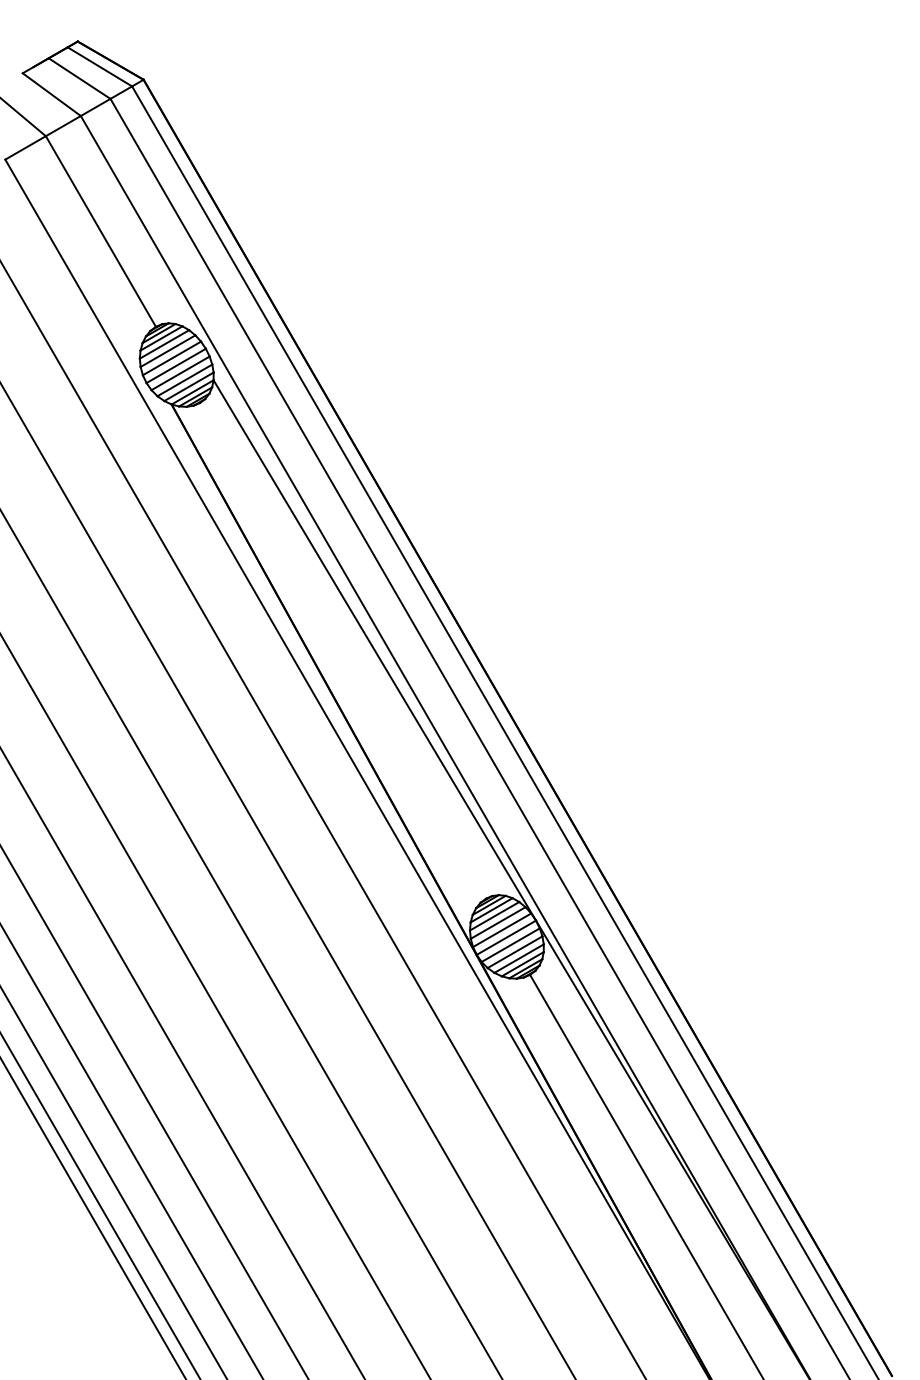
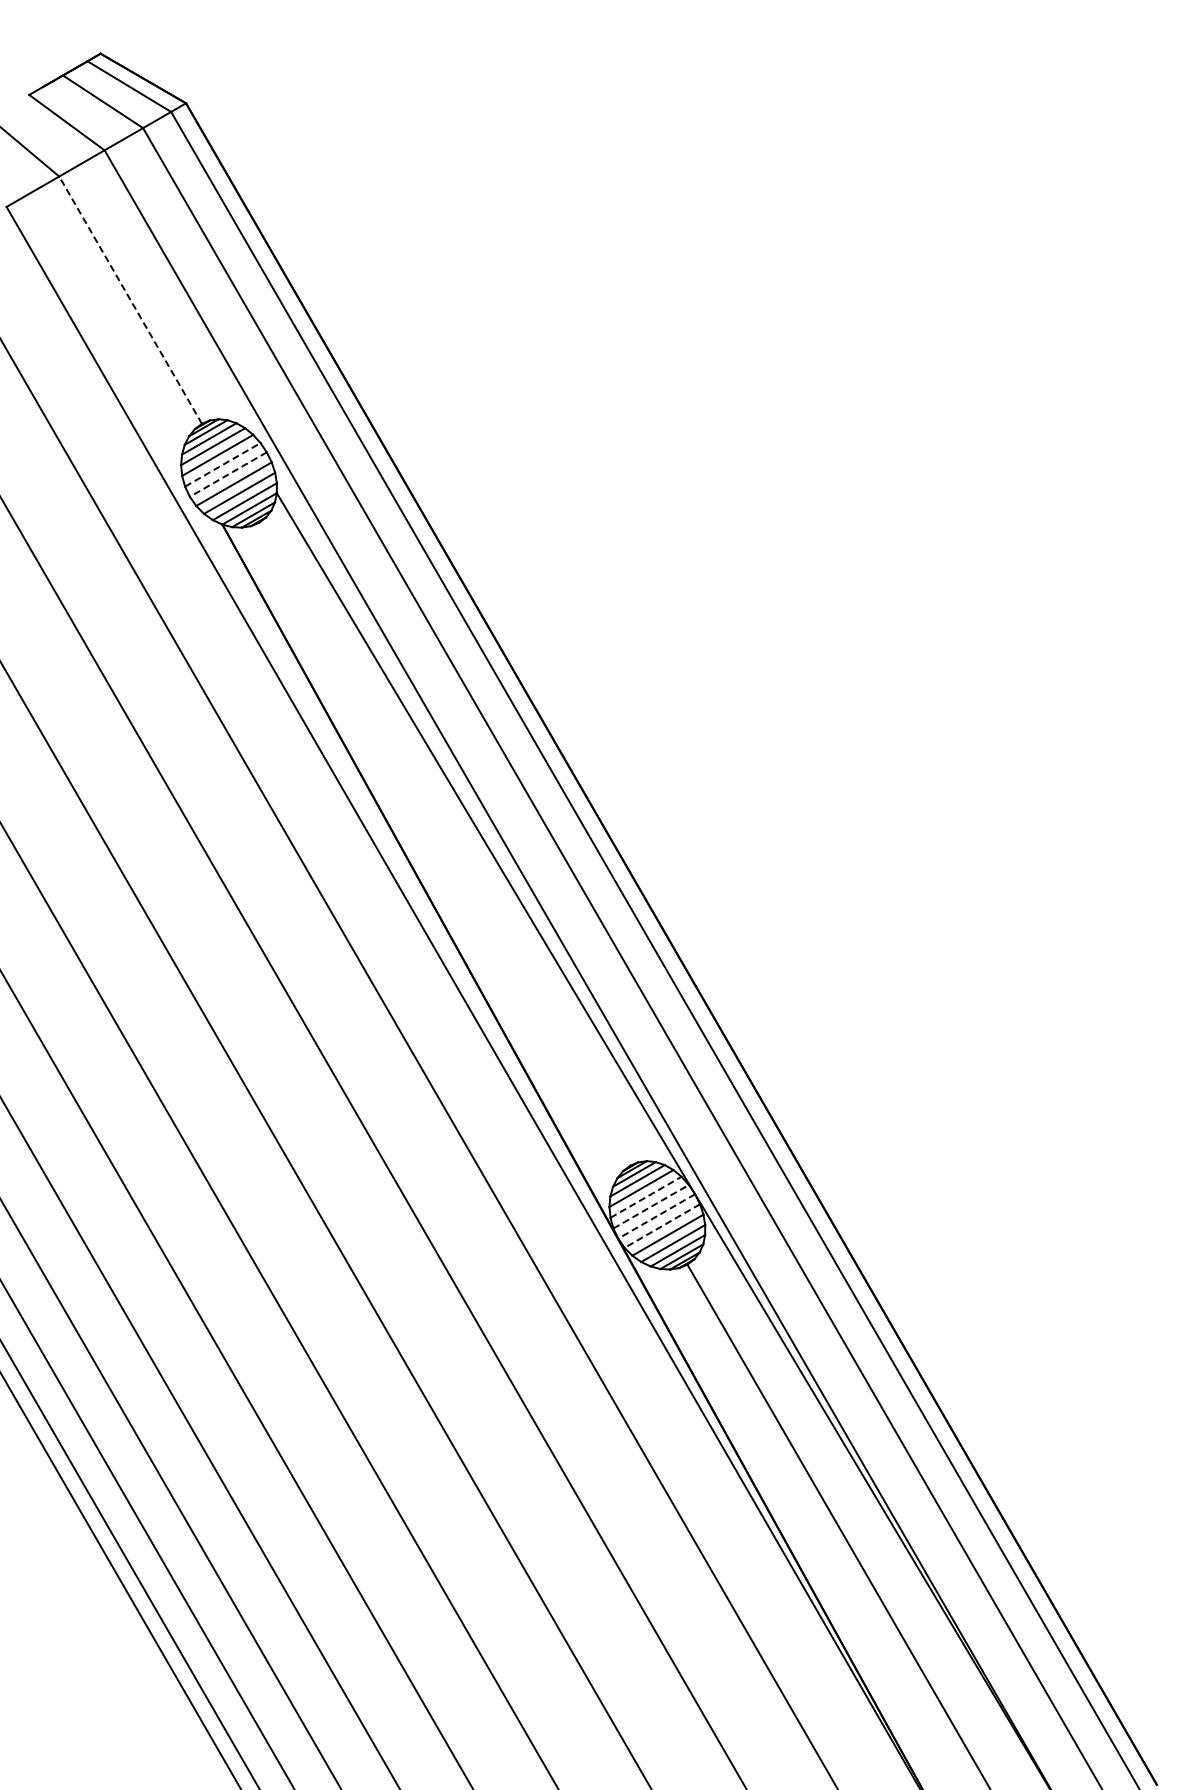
line: (100, 231) -> (130, 300), solid -> dashed
line: (171, 358) -> (222, 464), solid -> dashed
line: (175, 365) -> (227, 474), solid -> dashed
line: (498, 923) -> (646, 1197), solid -> dashed
line: (502, 930) -> (651, 1206), solid -> dashed
line: (506, 937) -> (656, 1216), solid -> dashed
line: (510, 945) -> (662, 1226), solid -> dashed

